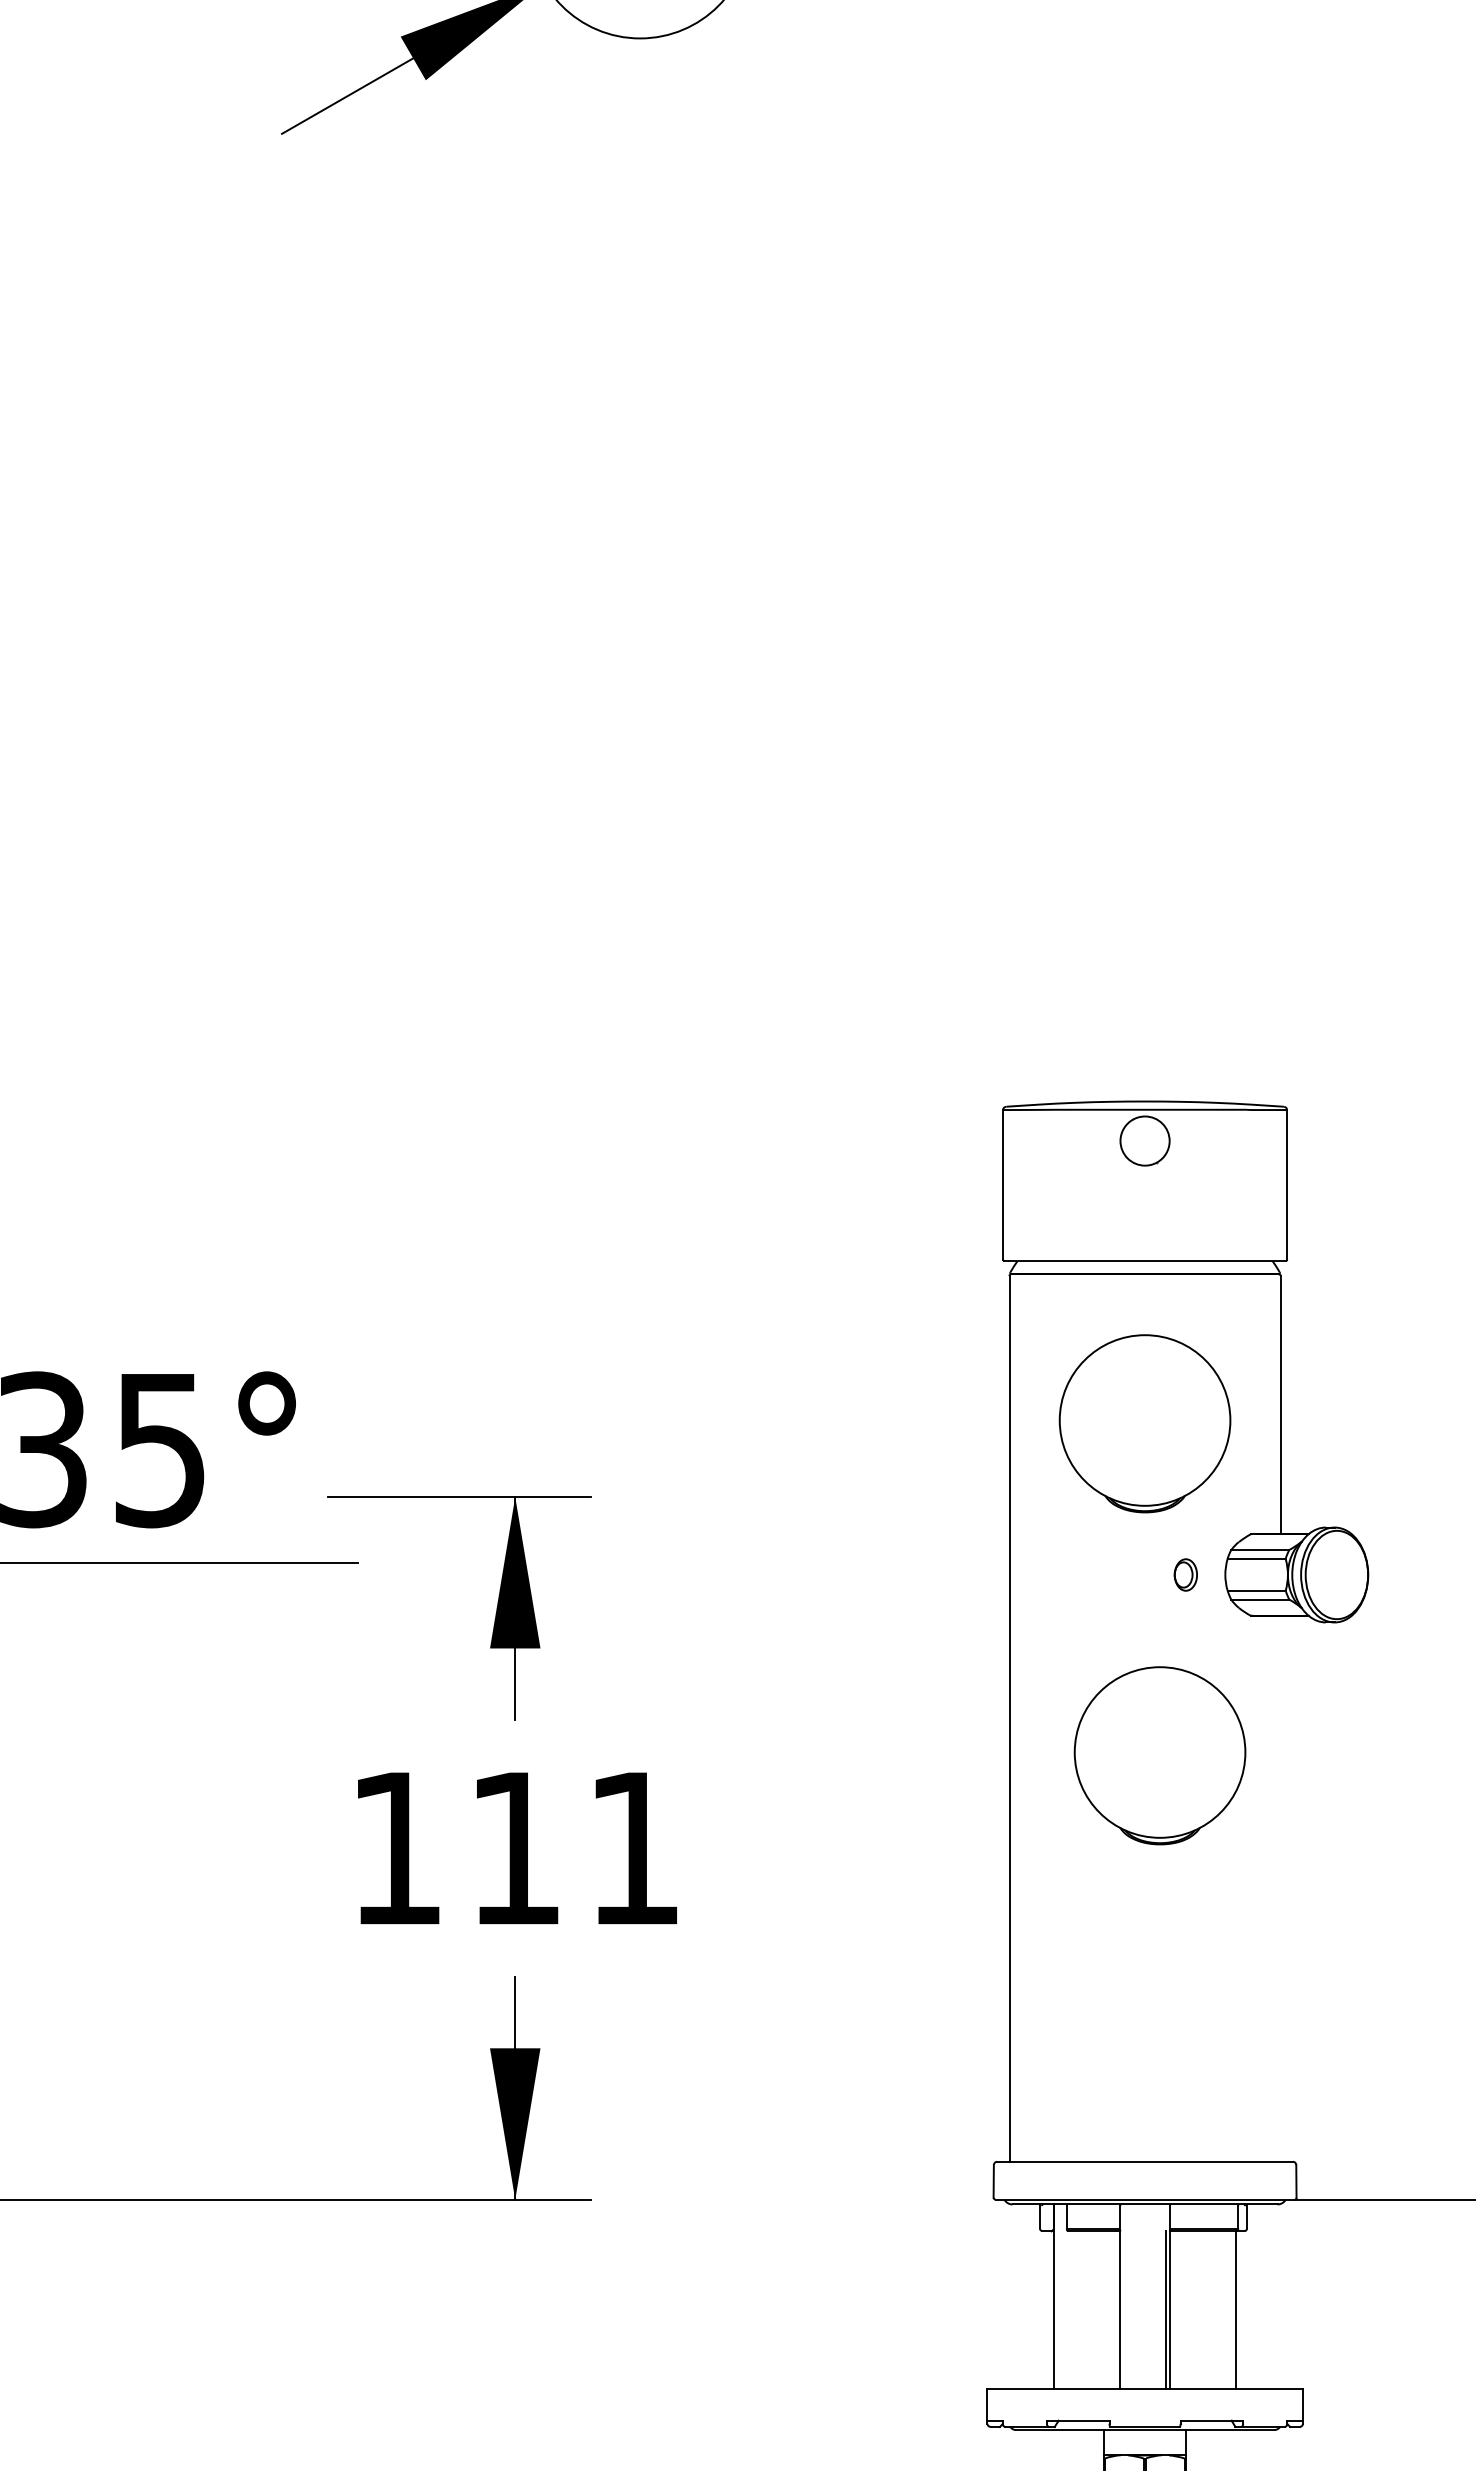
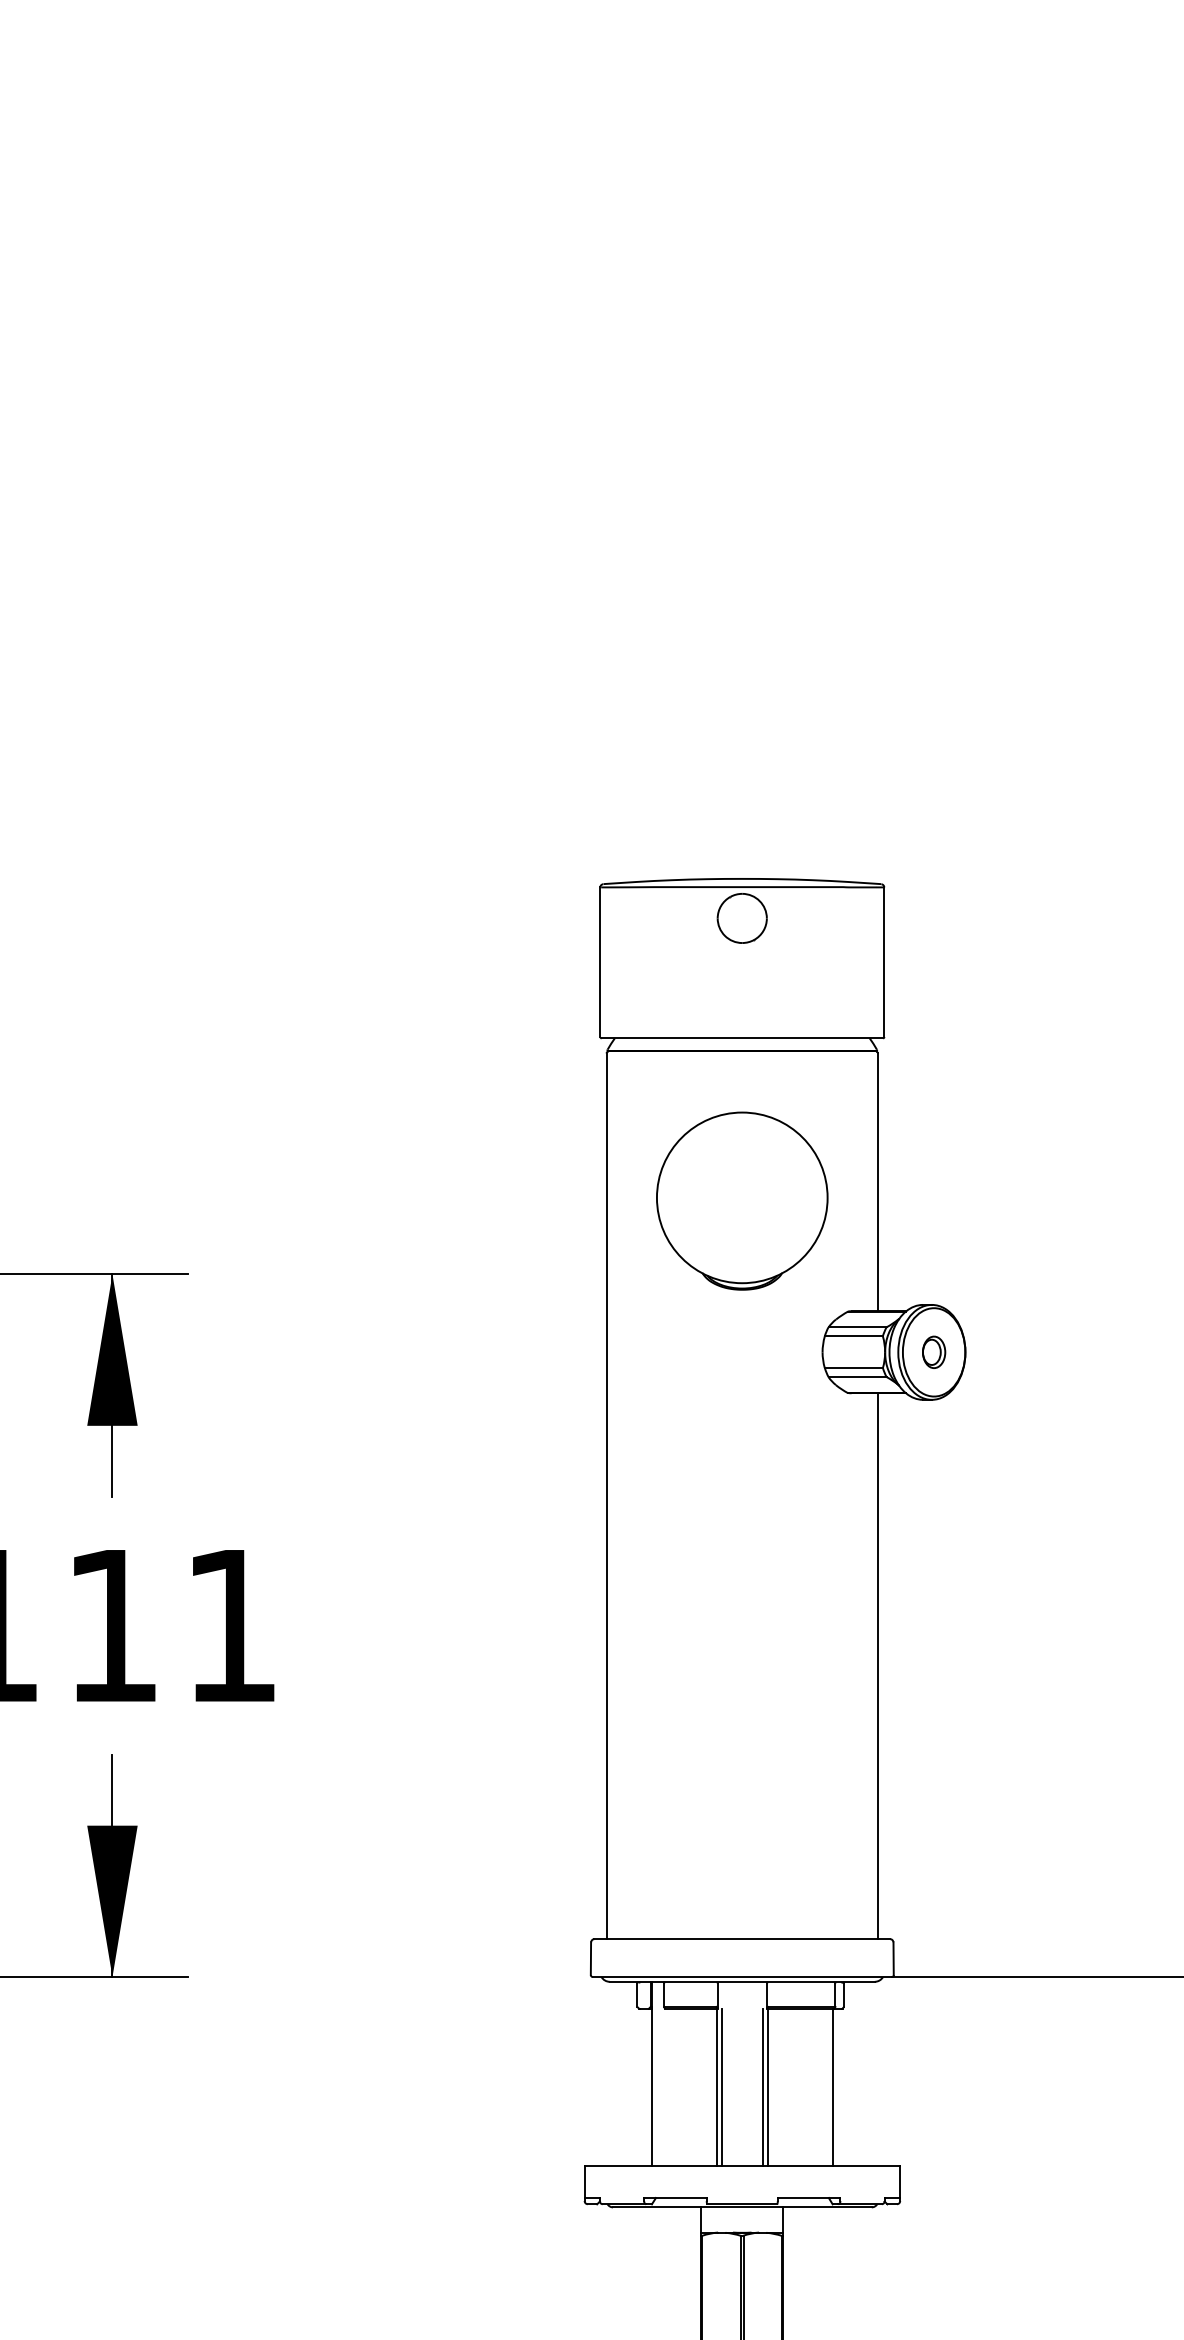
part: (1185, 1574) -> (933, 1351), moved
part: (1159, 1755) -> (756, 1532), removed
line: (1280, 1888) -> (877, 1665), added
line: (1124, 2310) -> (721, 2087), added

